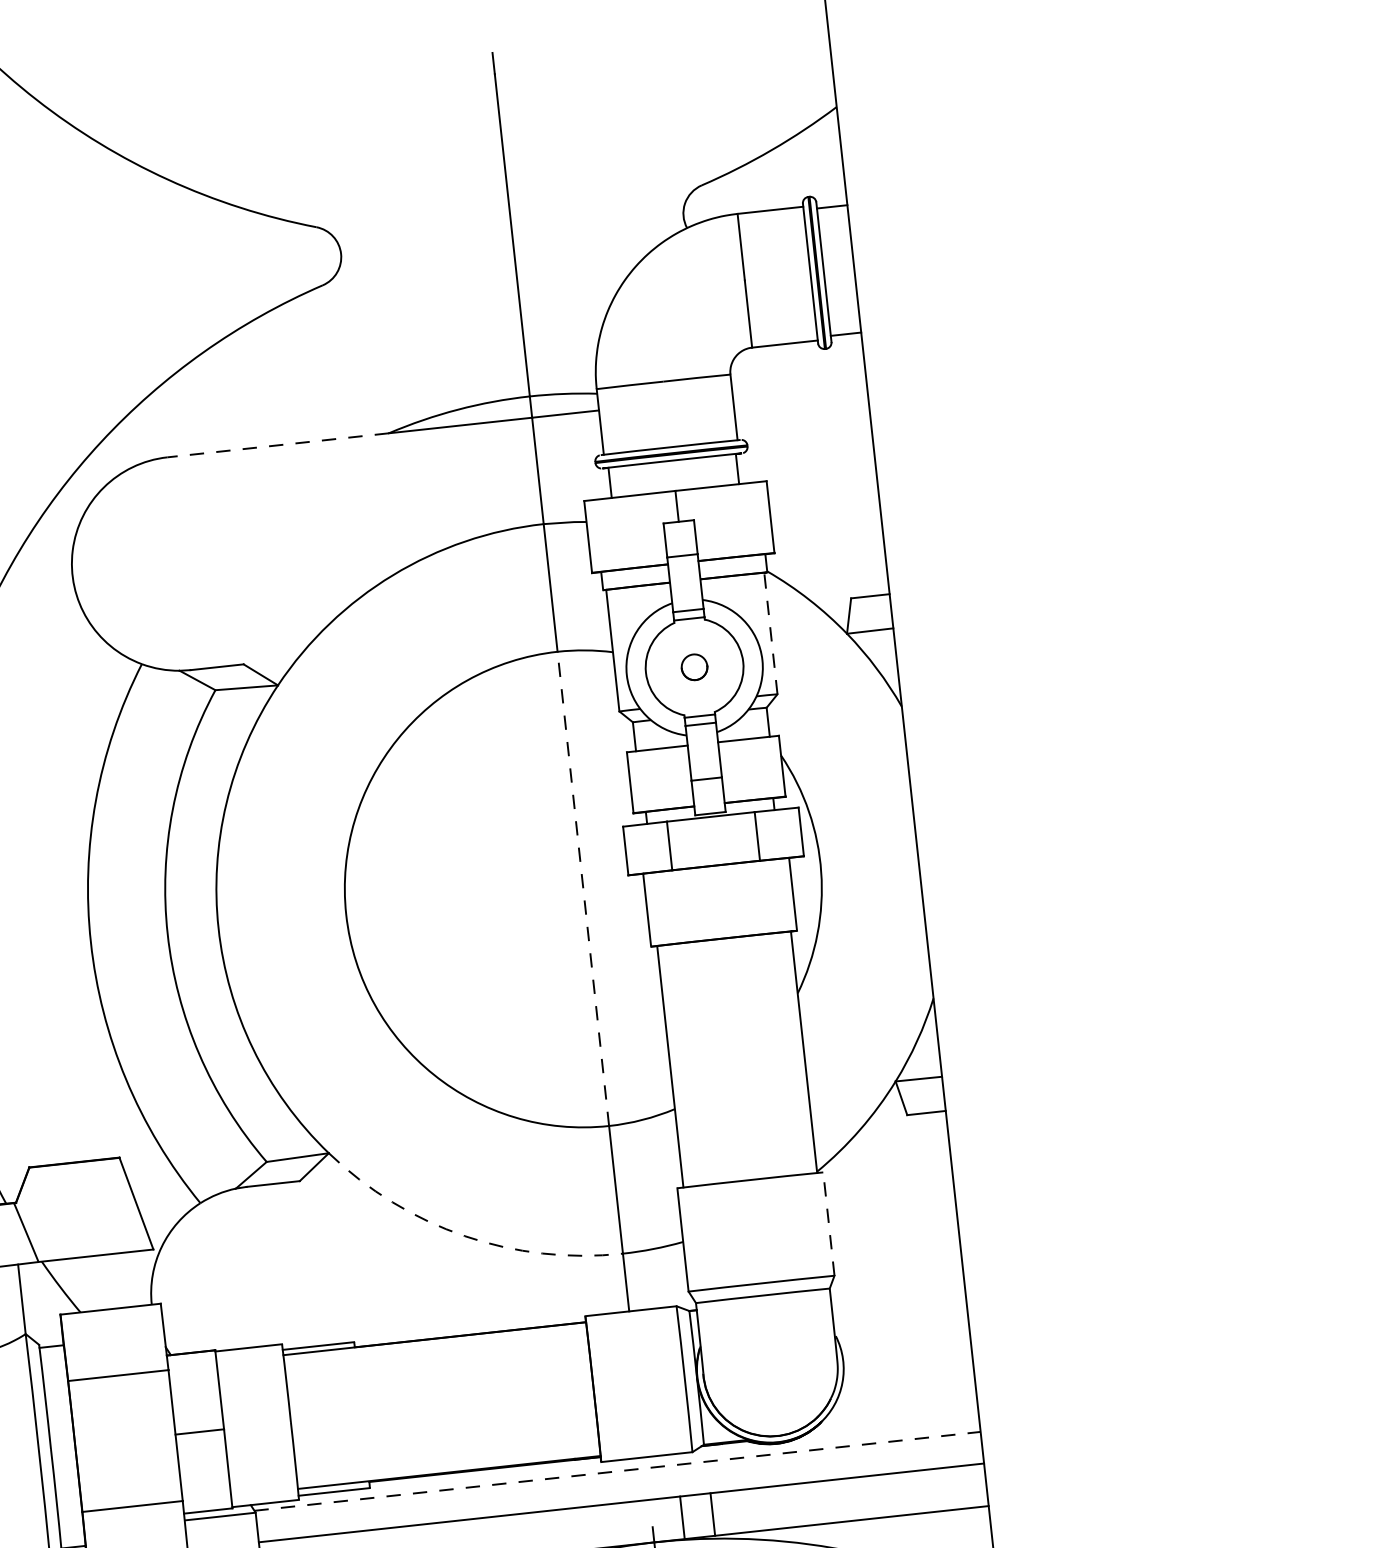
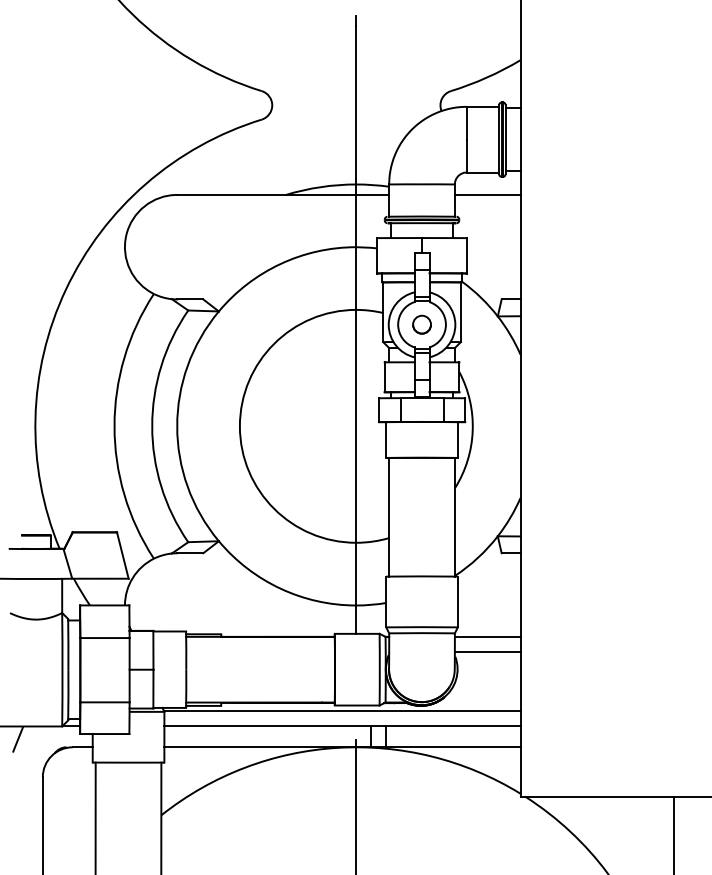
line: (799, 387) -> (487, 194), added
line: (277, 444) -> (231, 194), dashed -> solid
line: (770, 634) -> (460, 312), dashed -> solid
part: (693, 667) -> (421, 324), size x1.43
line: (583, 887) -> (356, 425), dashed -> solid
line: (828, 1223) -> (457, 601), dashed -> solid
arc: (464, 1235) -> (280, 588), dashed -> solid
line: (896, 1287) -> (487, 636), added
line: (900, 1320) -> (487, 652), added
line: (617, 1470) -> (342, 710), dashed -> solid

